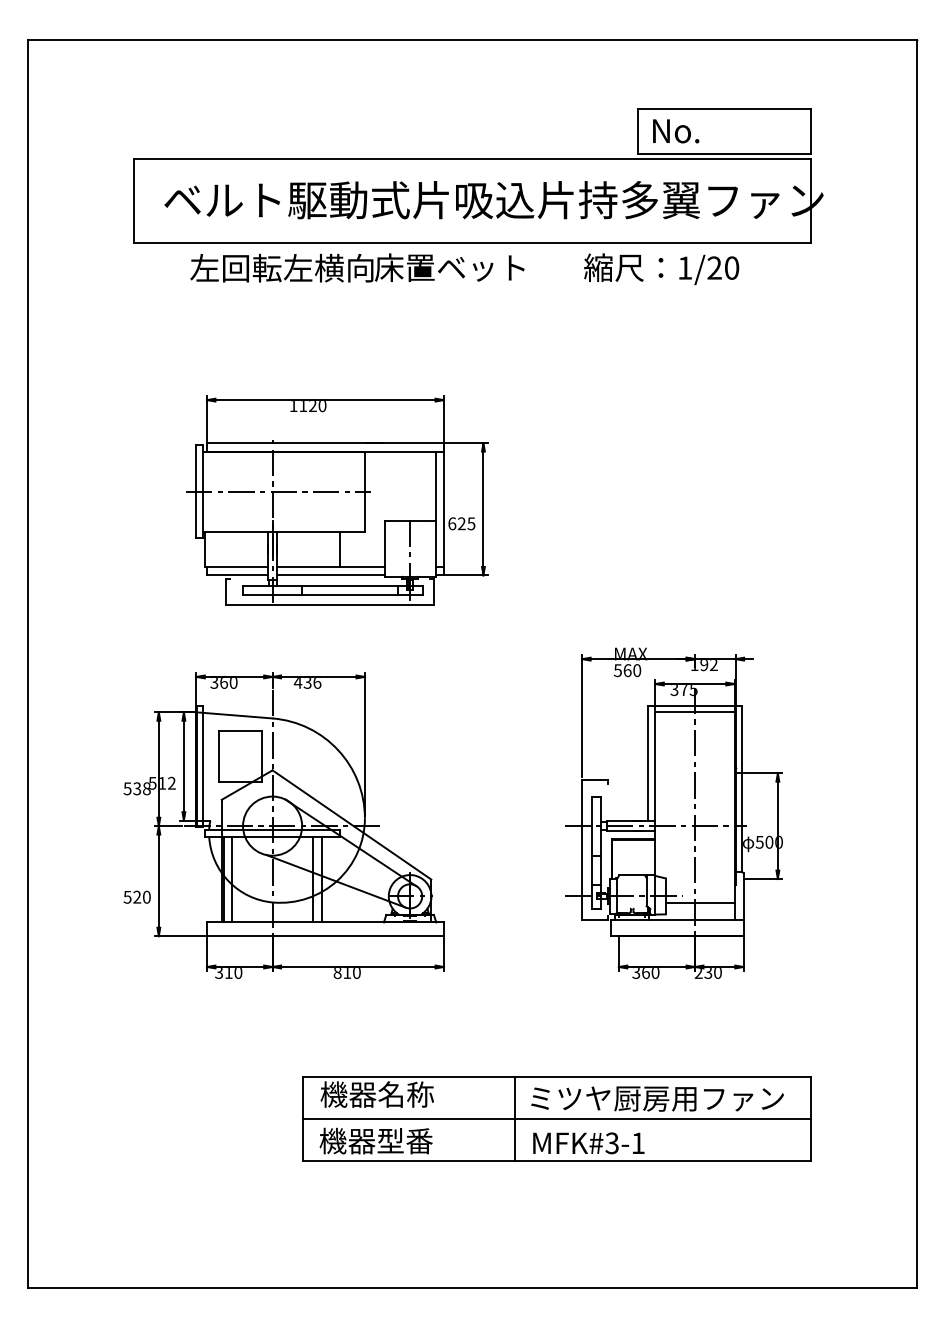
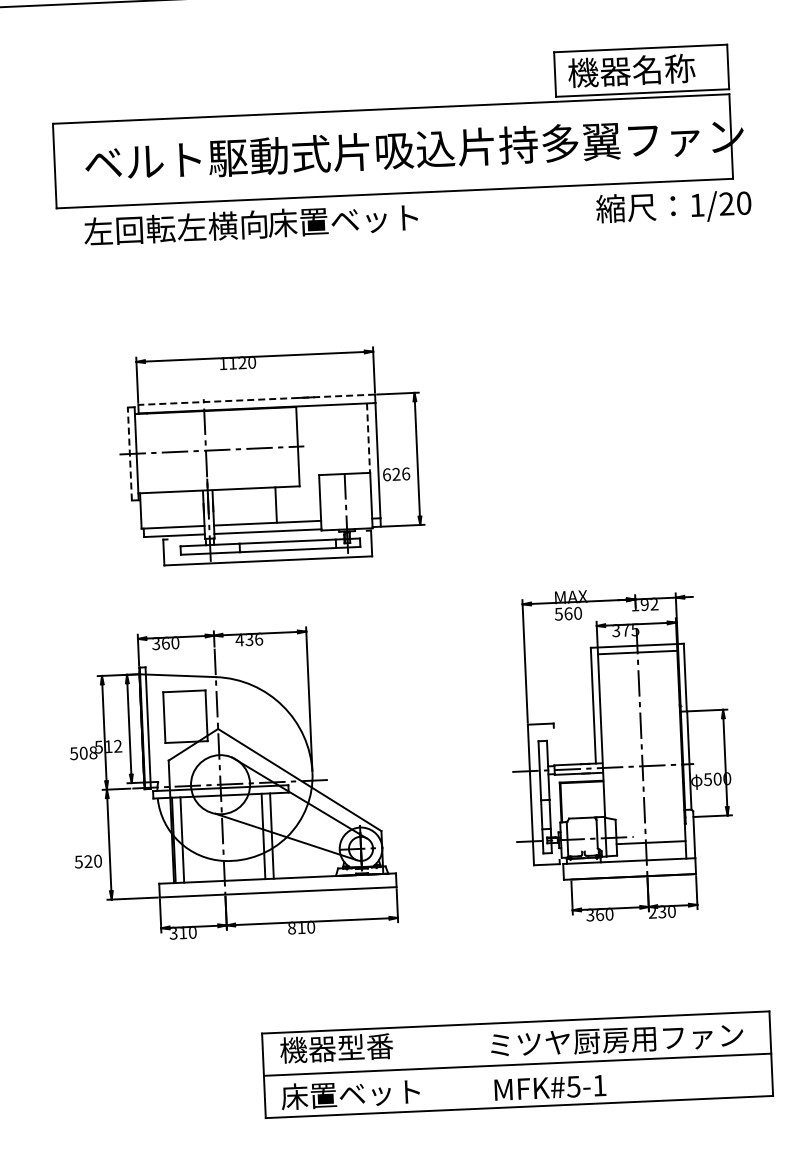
text: (714, 130) -> (631, 70), No. -> 機器名称
text: (357, 267) -> (251, 224), moved
text: (661, 269) -> (673, 207), moved
line: (324, 443) -> (255, 400), solid -> dashed
line: (435, 486) -> (368, 438), solid -> dashed
line: (196, 491) -> (129, 453), solid -> dashed
text: (471, 523) -> (406, 473), 625 -> 626
text: (137, 788) -> (83, 752), 538 -> 508
text: (405, 1094) -> (365, 1046), 機器名称 -> 機器型番
line: (514, 1118) -> (474, 1066), removed
text: (388, 1140) -> (350, 1093), 機器型番 -> 床置ベット
text: (612, 1142) -> (573, 1085), MFK#3-1 -> MFK#5-1

